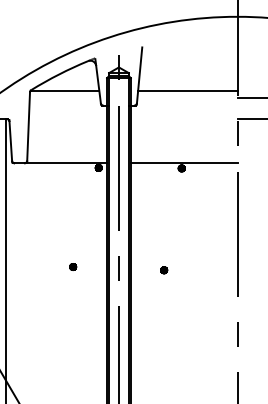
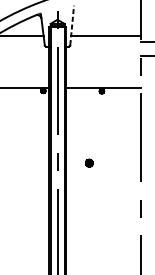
line: (139, 75) -> (72, 25), solid -> dashed
part: (73, 266) -> (25, 160), removed
part: (164, 270) -> (89, 163), size x1.6

